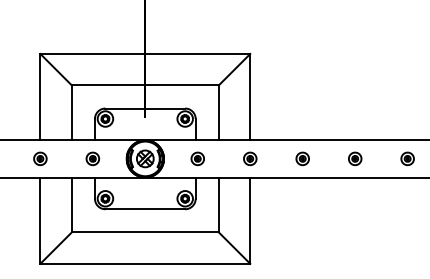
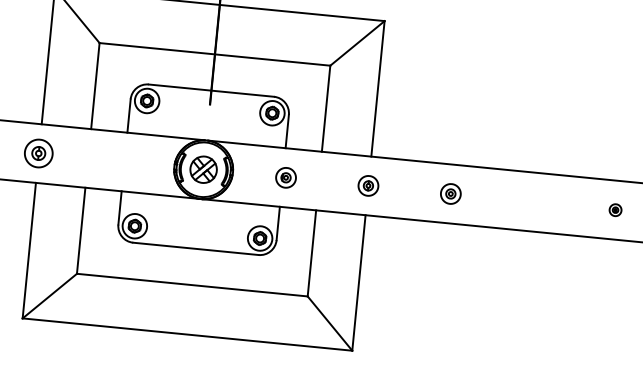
part: (40, 158) -> (39, 152), size x1.4
part: (92, 158) -> (120, 160), removed
part: (355, 158) -> (533, 201), removed
part: (407, 158) -> (615, 209), size x0.6

